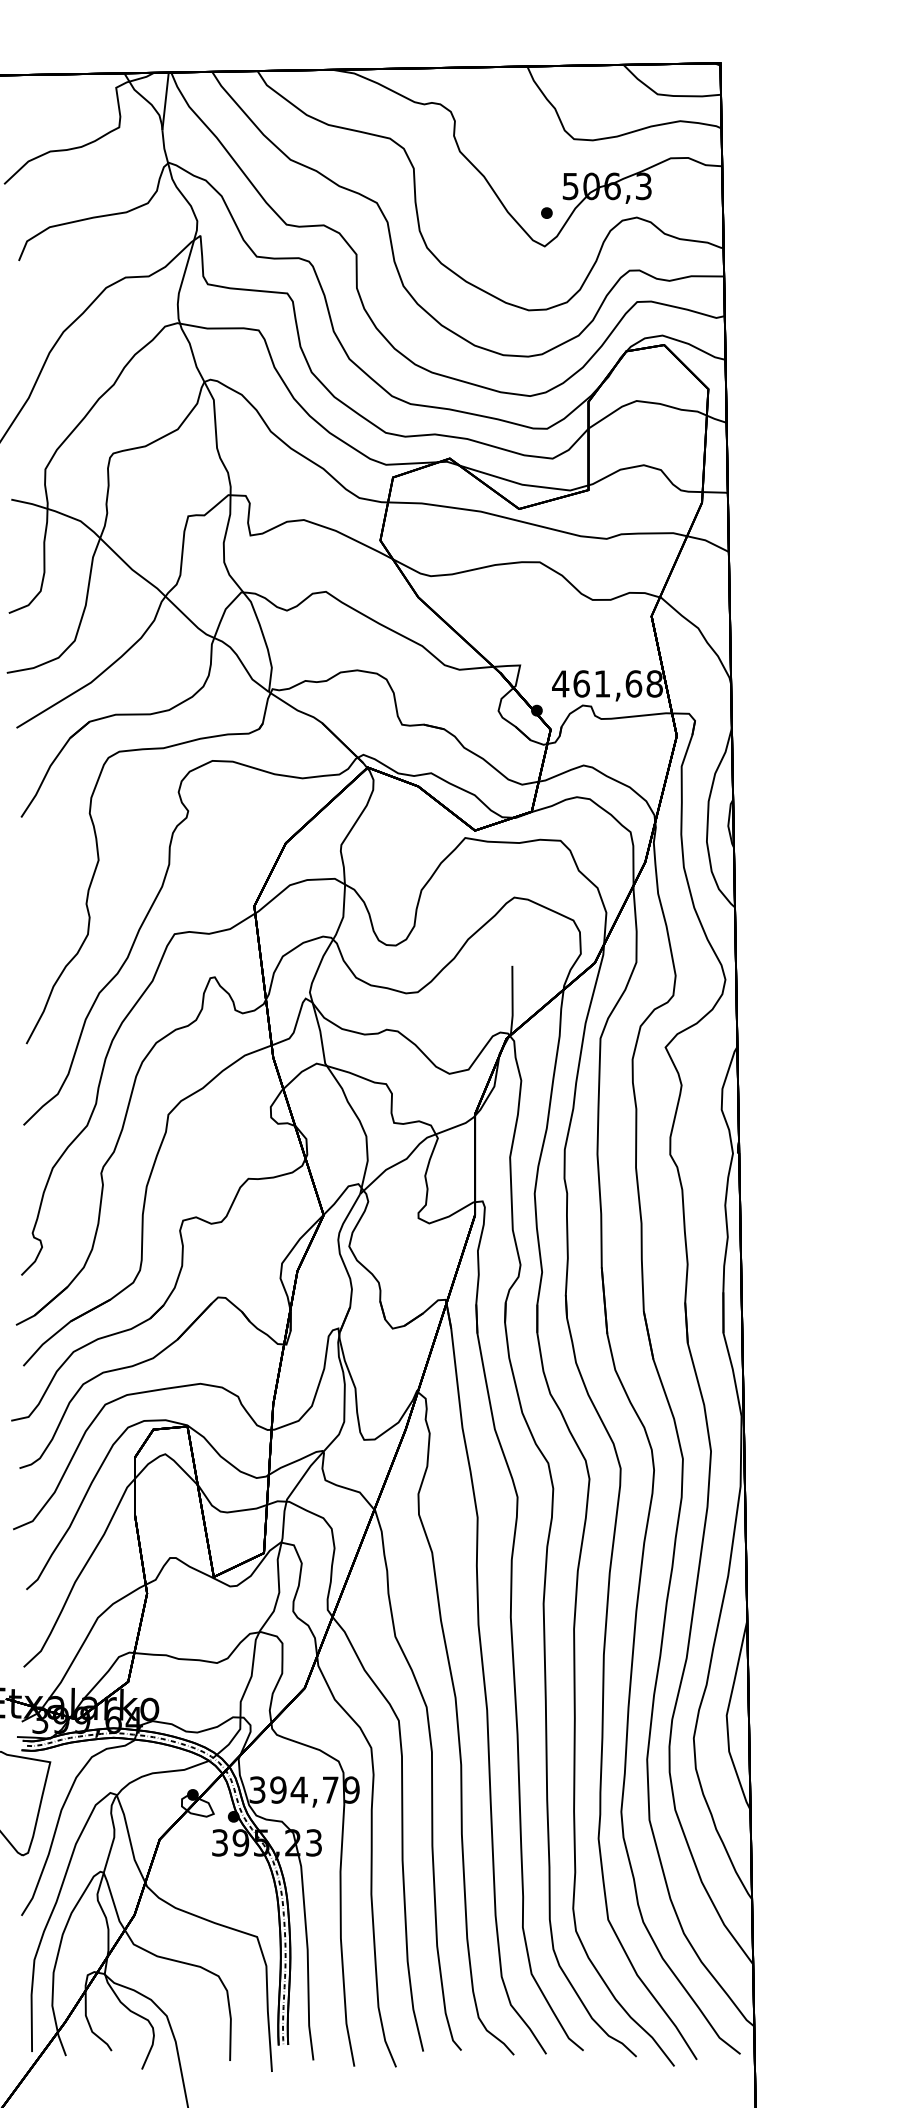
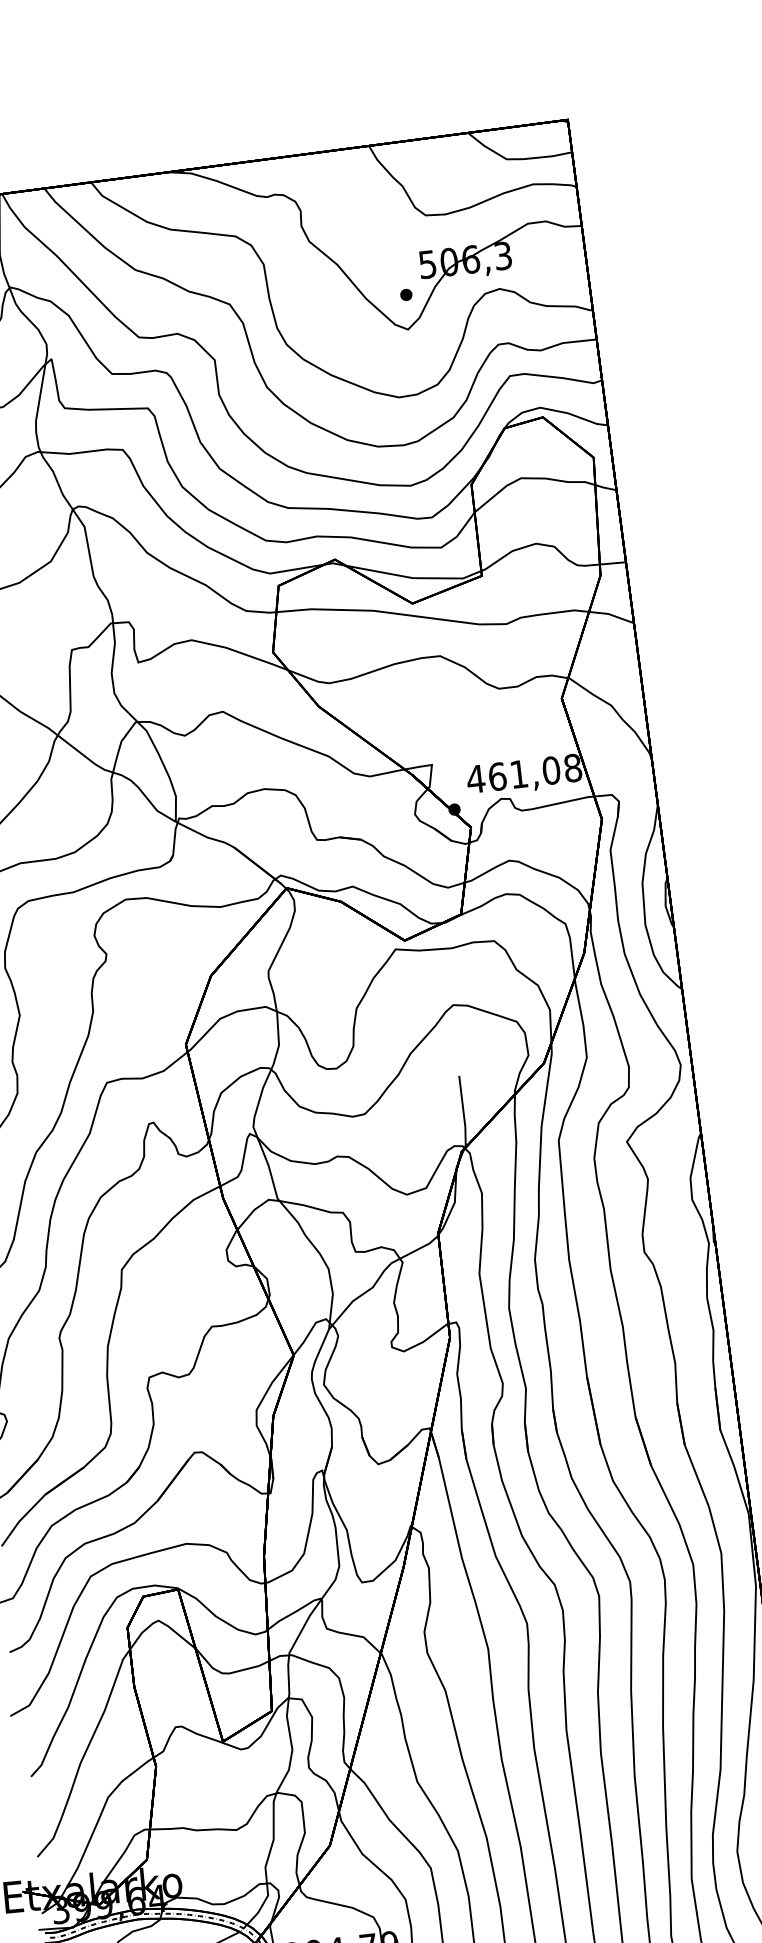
text: (633, 683) -> (551, 770), 461,68 -> 461,08

